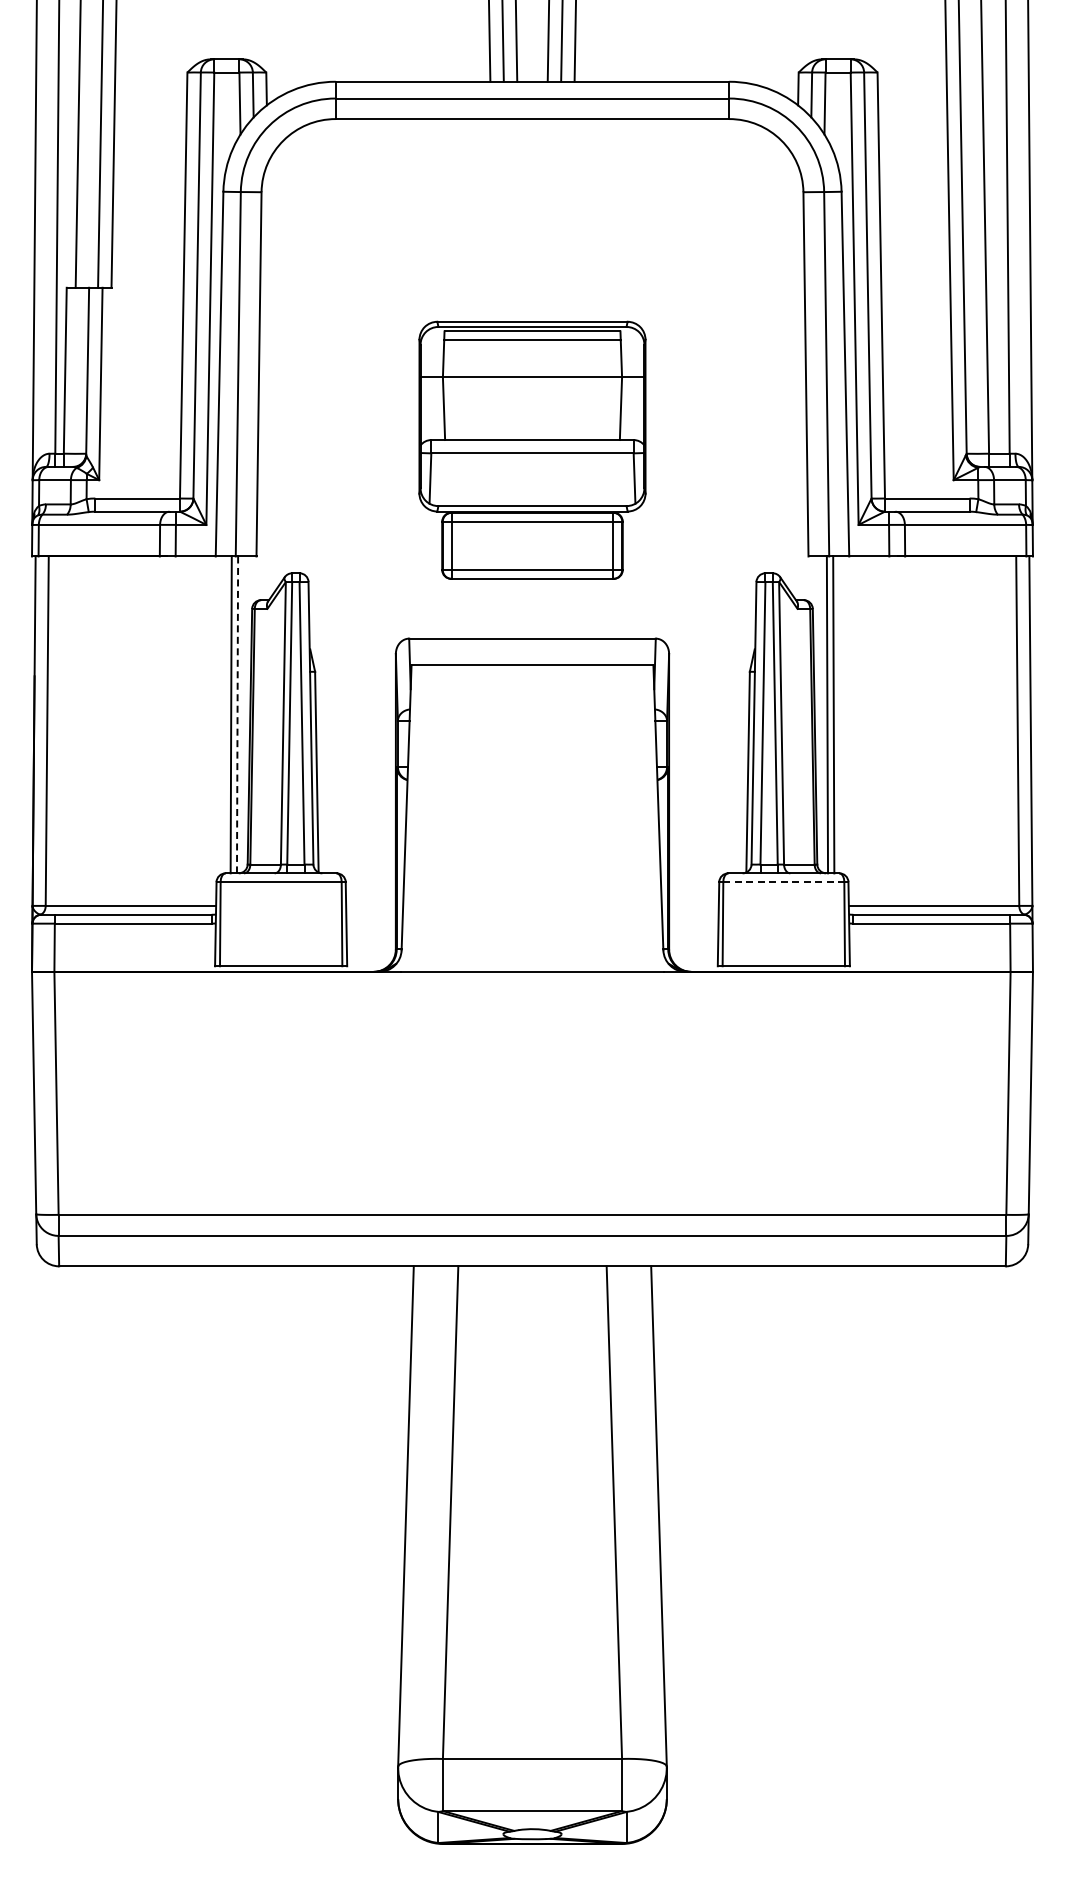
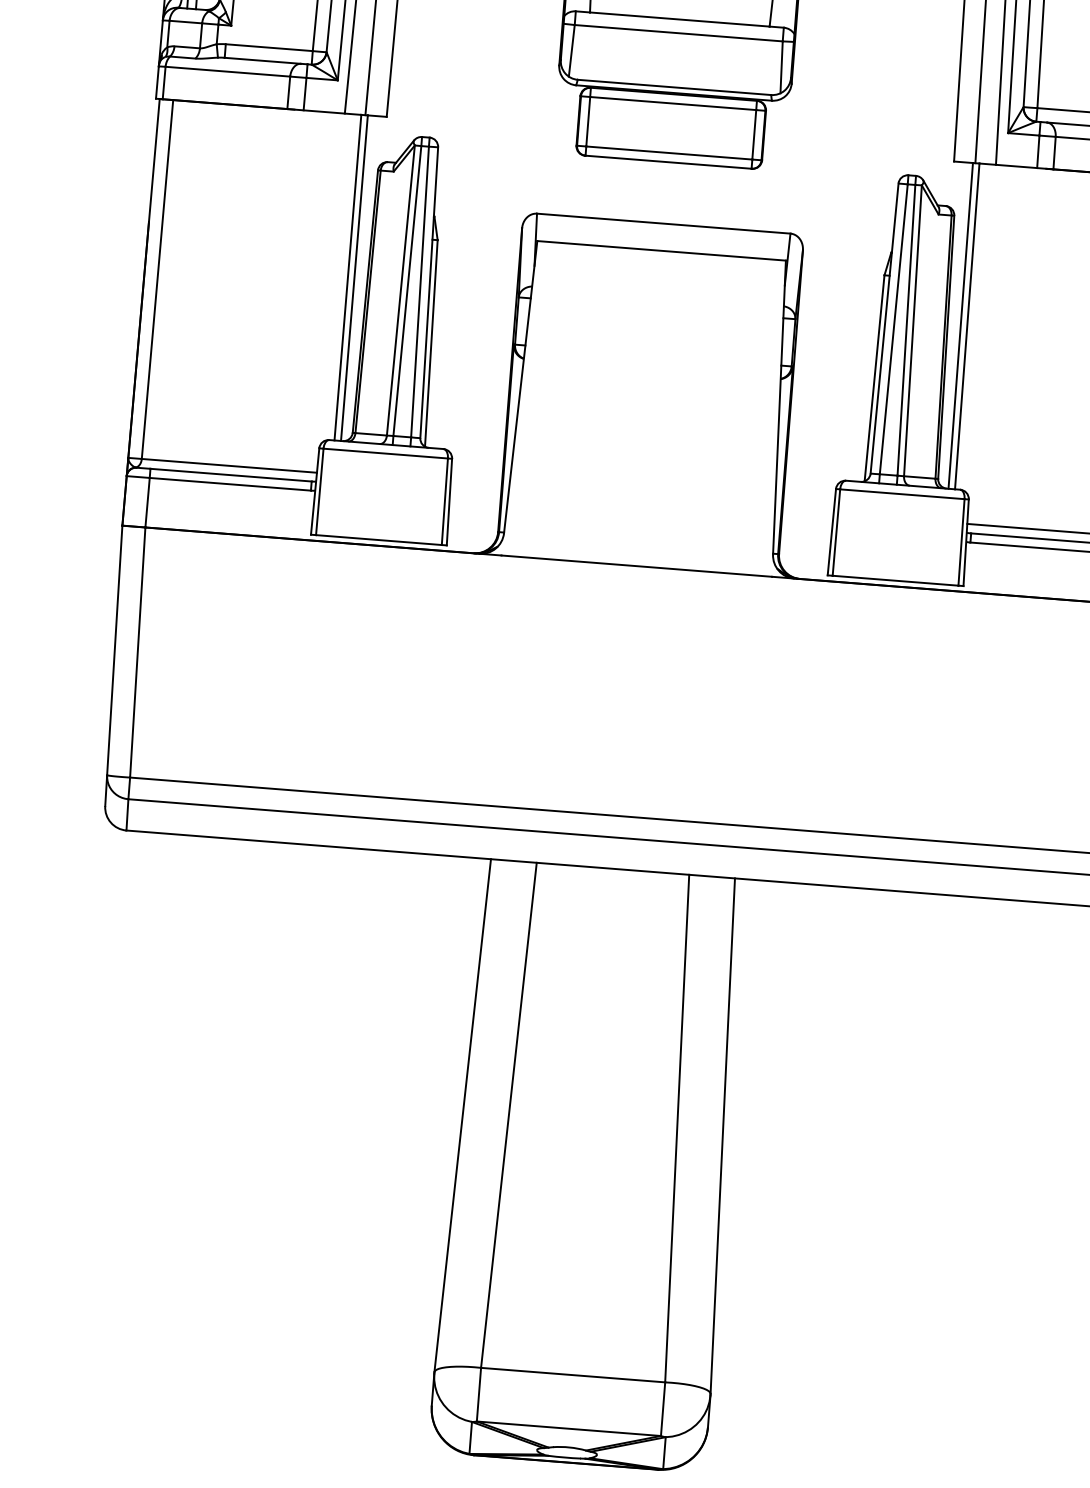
line: (237, 715) -> (354, 278), dashed -> solid
line: (783, 882) -> (902, 494), dashed -> solid

